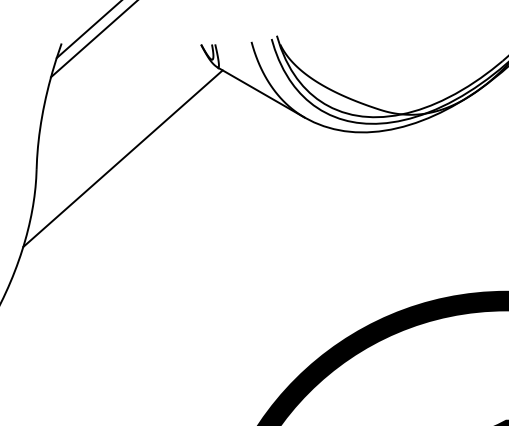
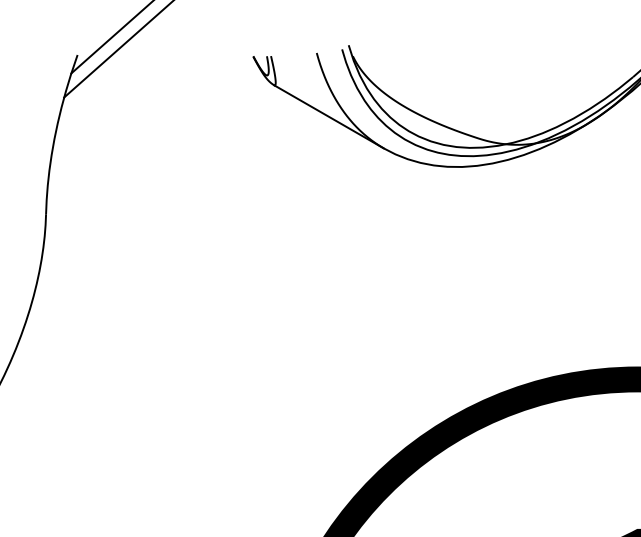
line: (122, 158) -> (154, 199), removed

